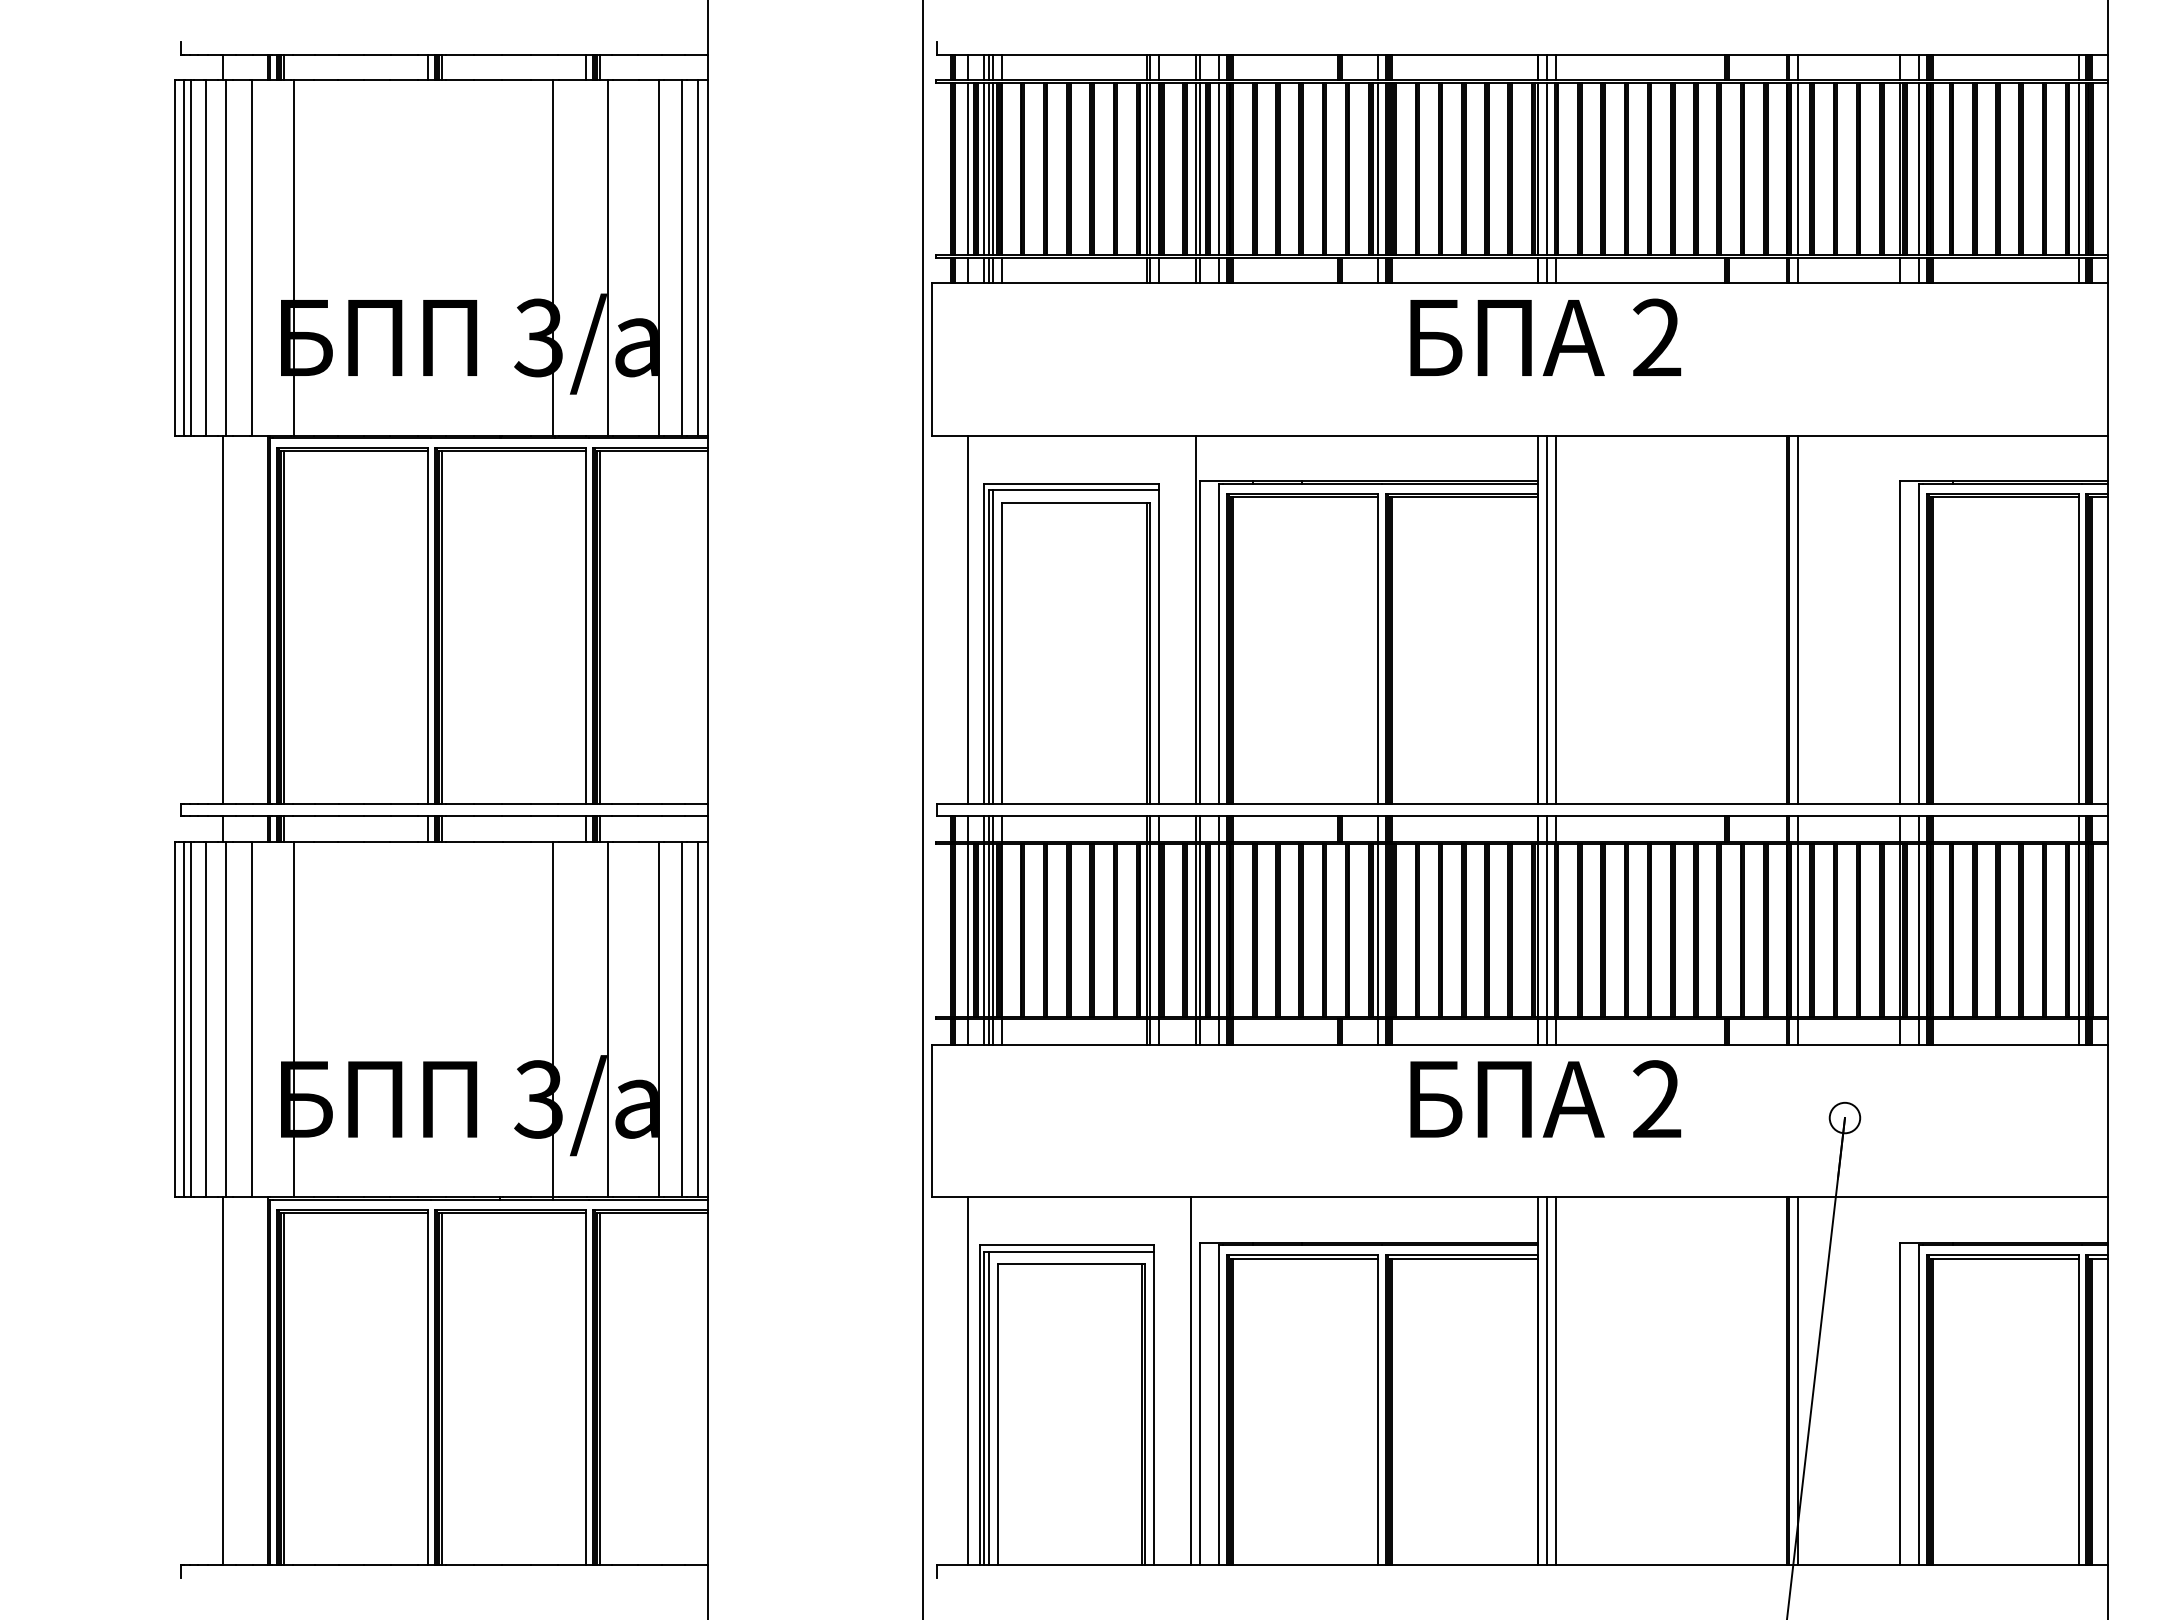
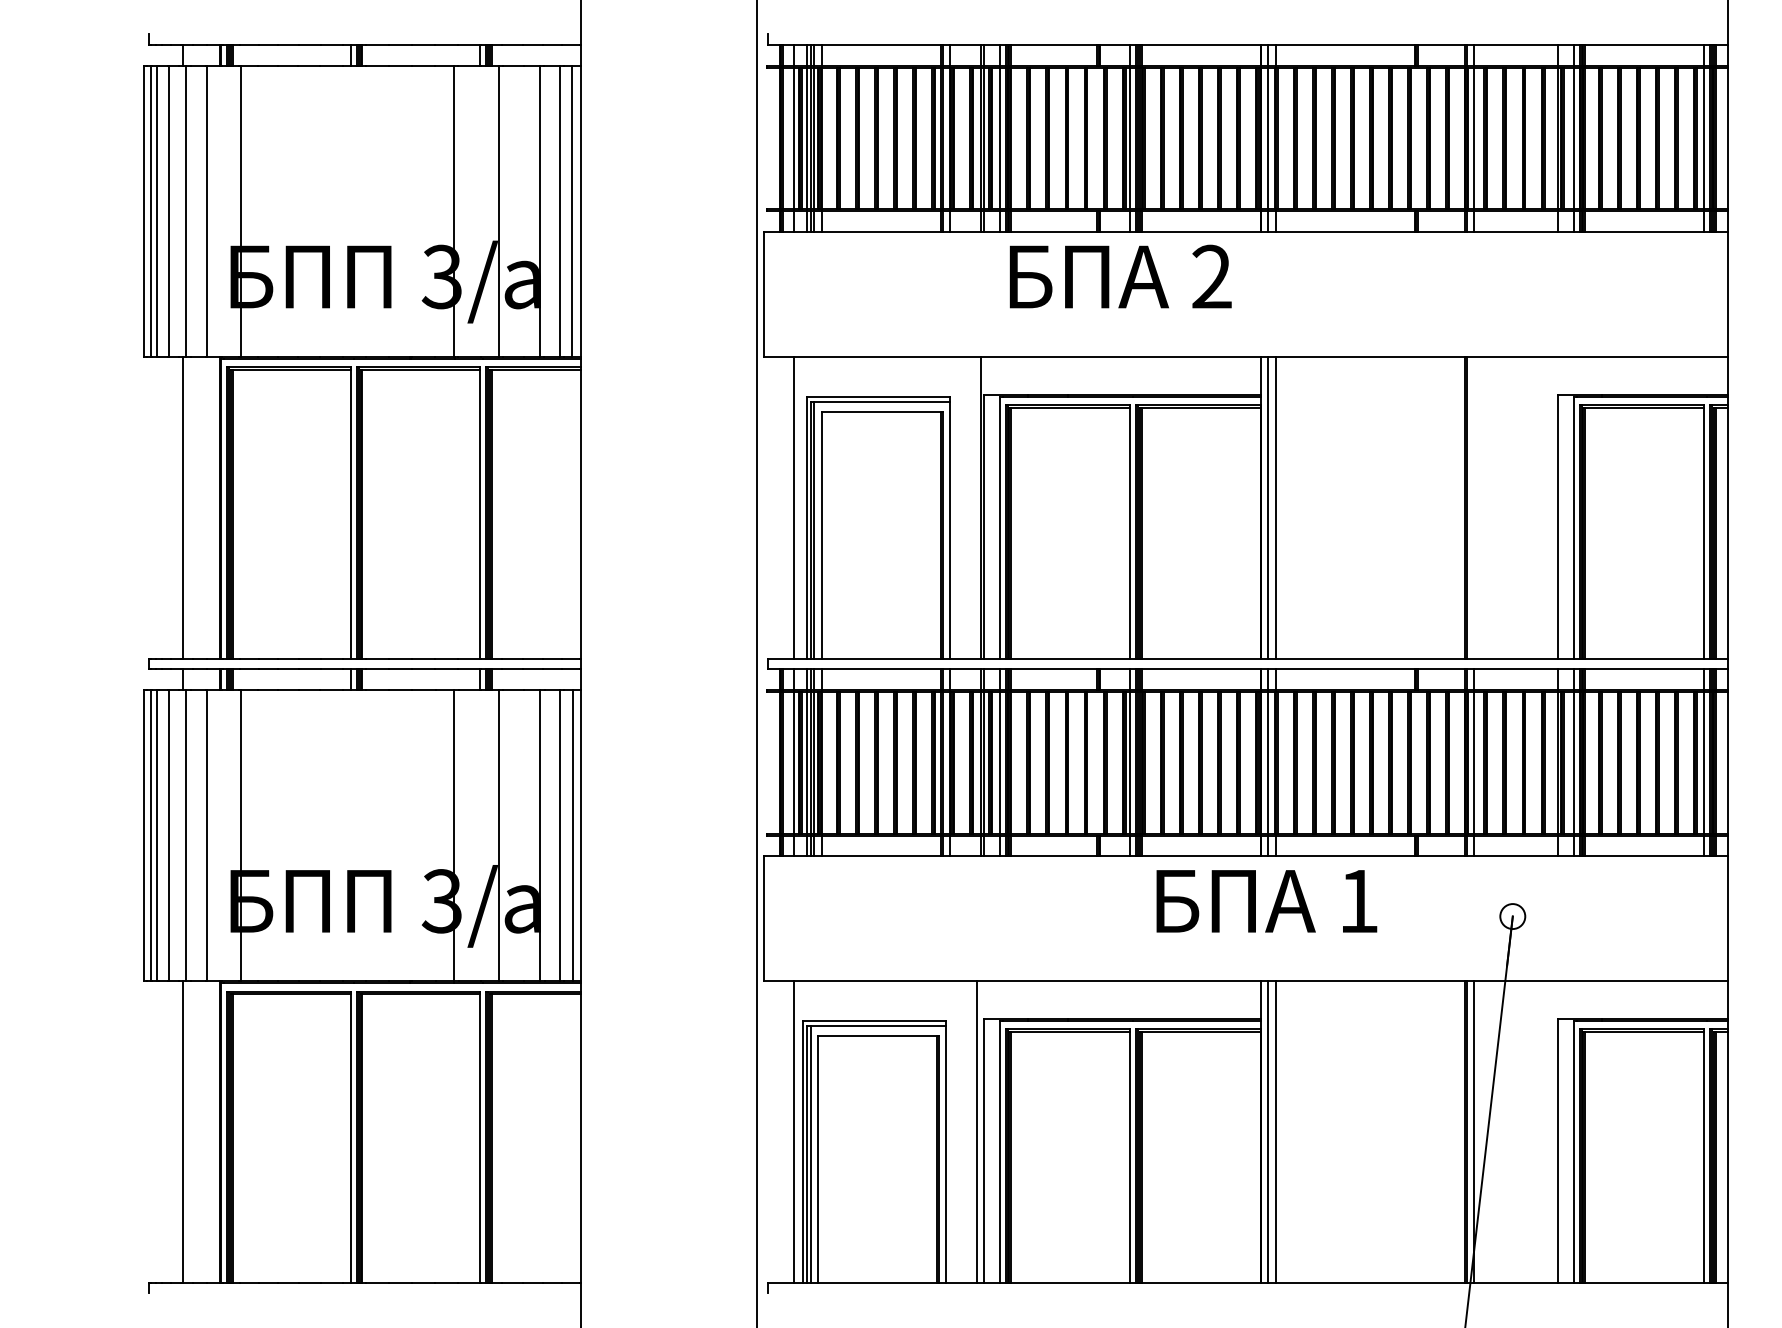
text: (1545, 336) -> (1120, 275), moved
line: (1798, 619) -> (1474, 507), removed
text: (1657, 1098) -> (1359, 900), 2 -> 1

